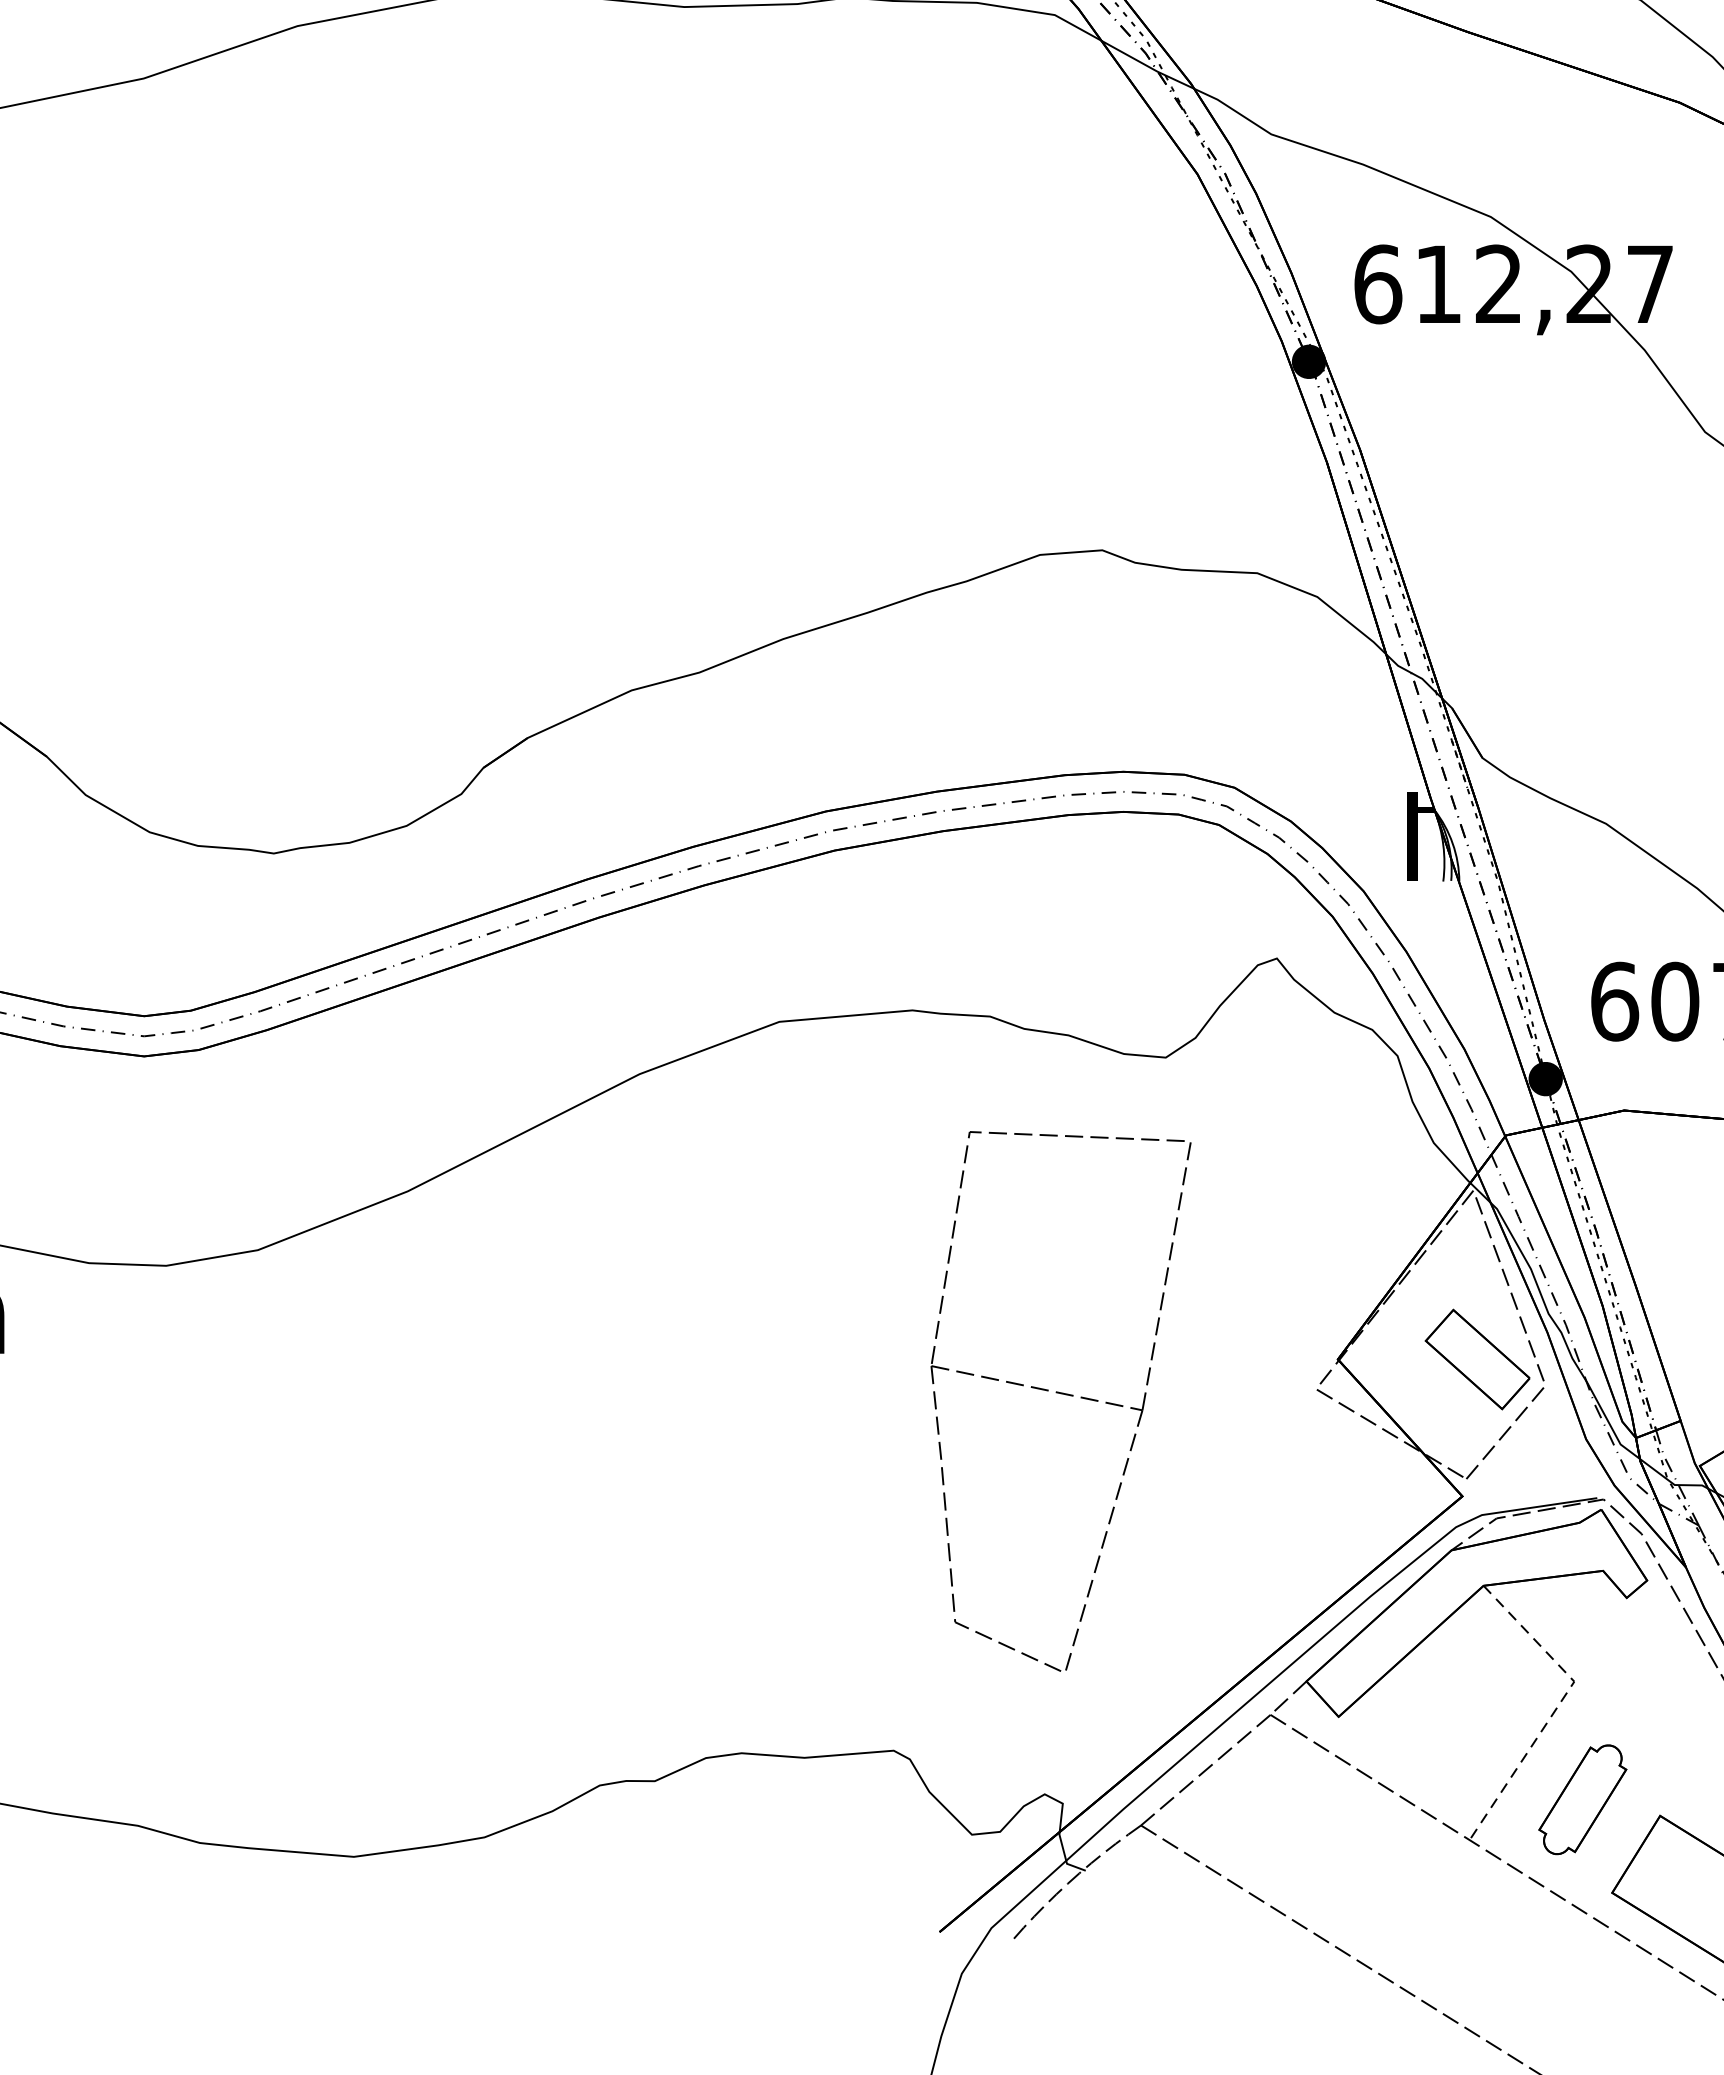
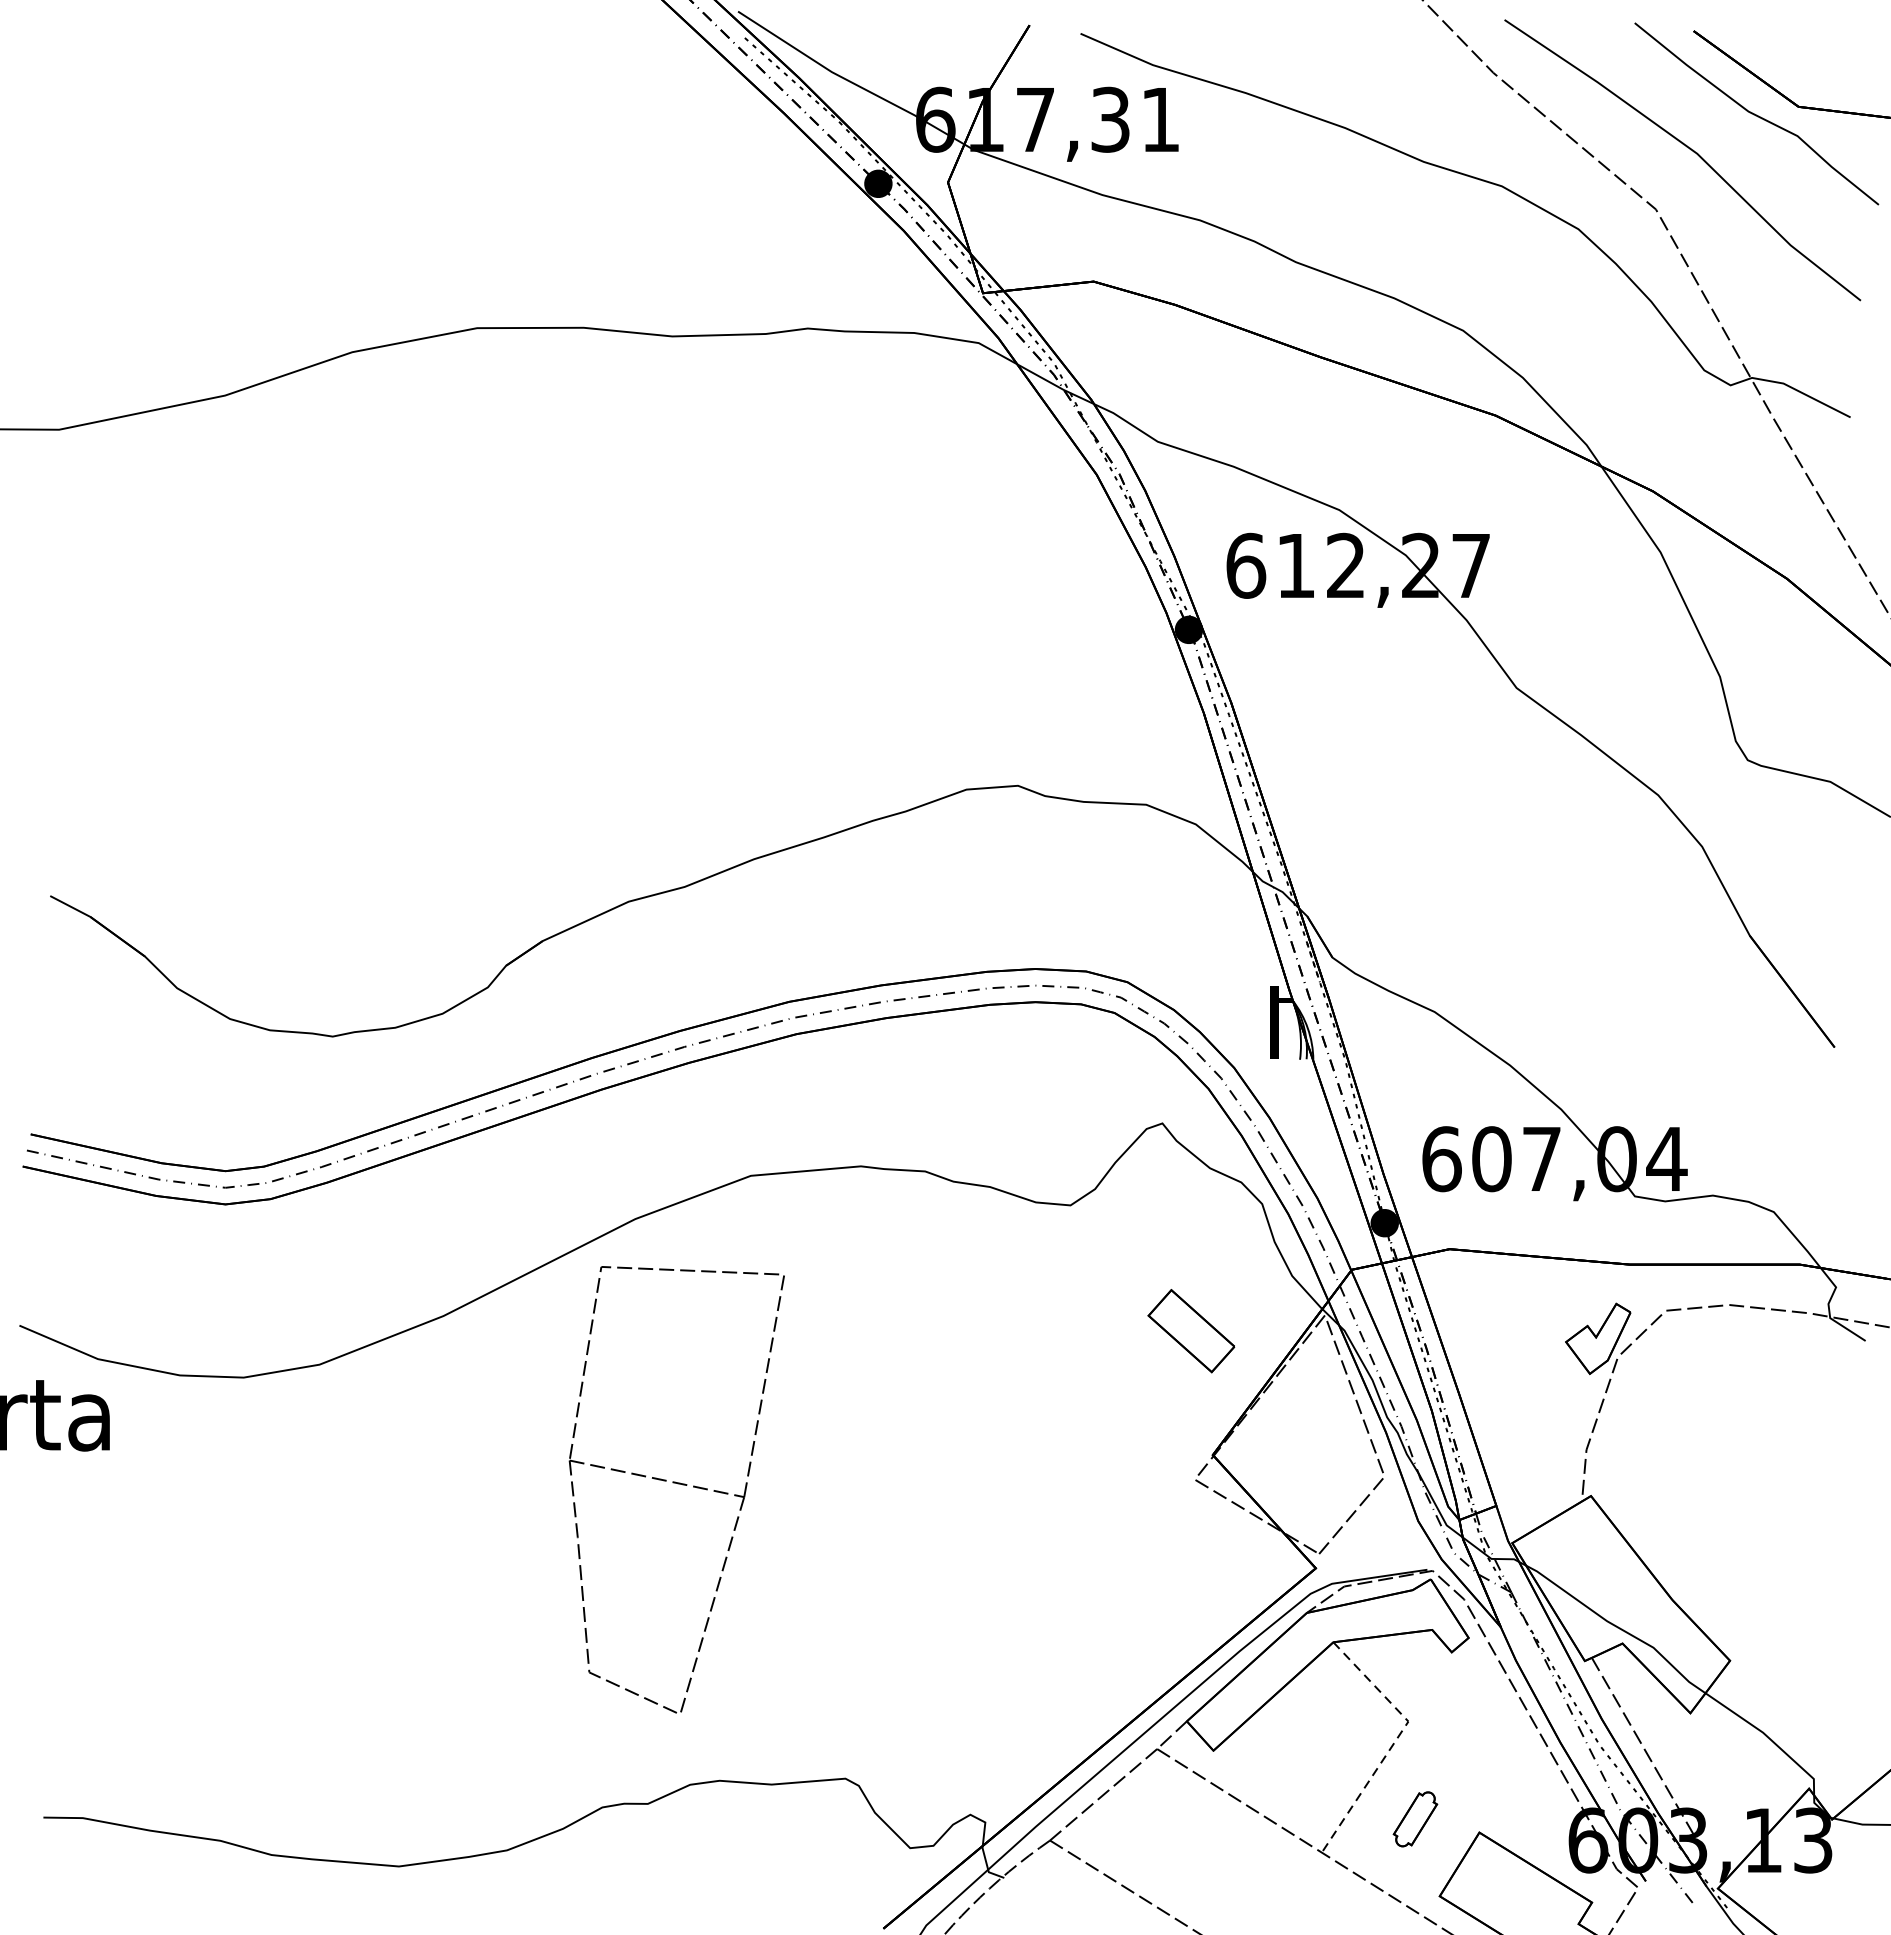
part: (1477, 1359) -> (1191, 1331), moved
part: (1060, 1401) -> (676, 1489), moved
part: (1582, 1800) -> (1415, 1819), size x0.6

